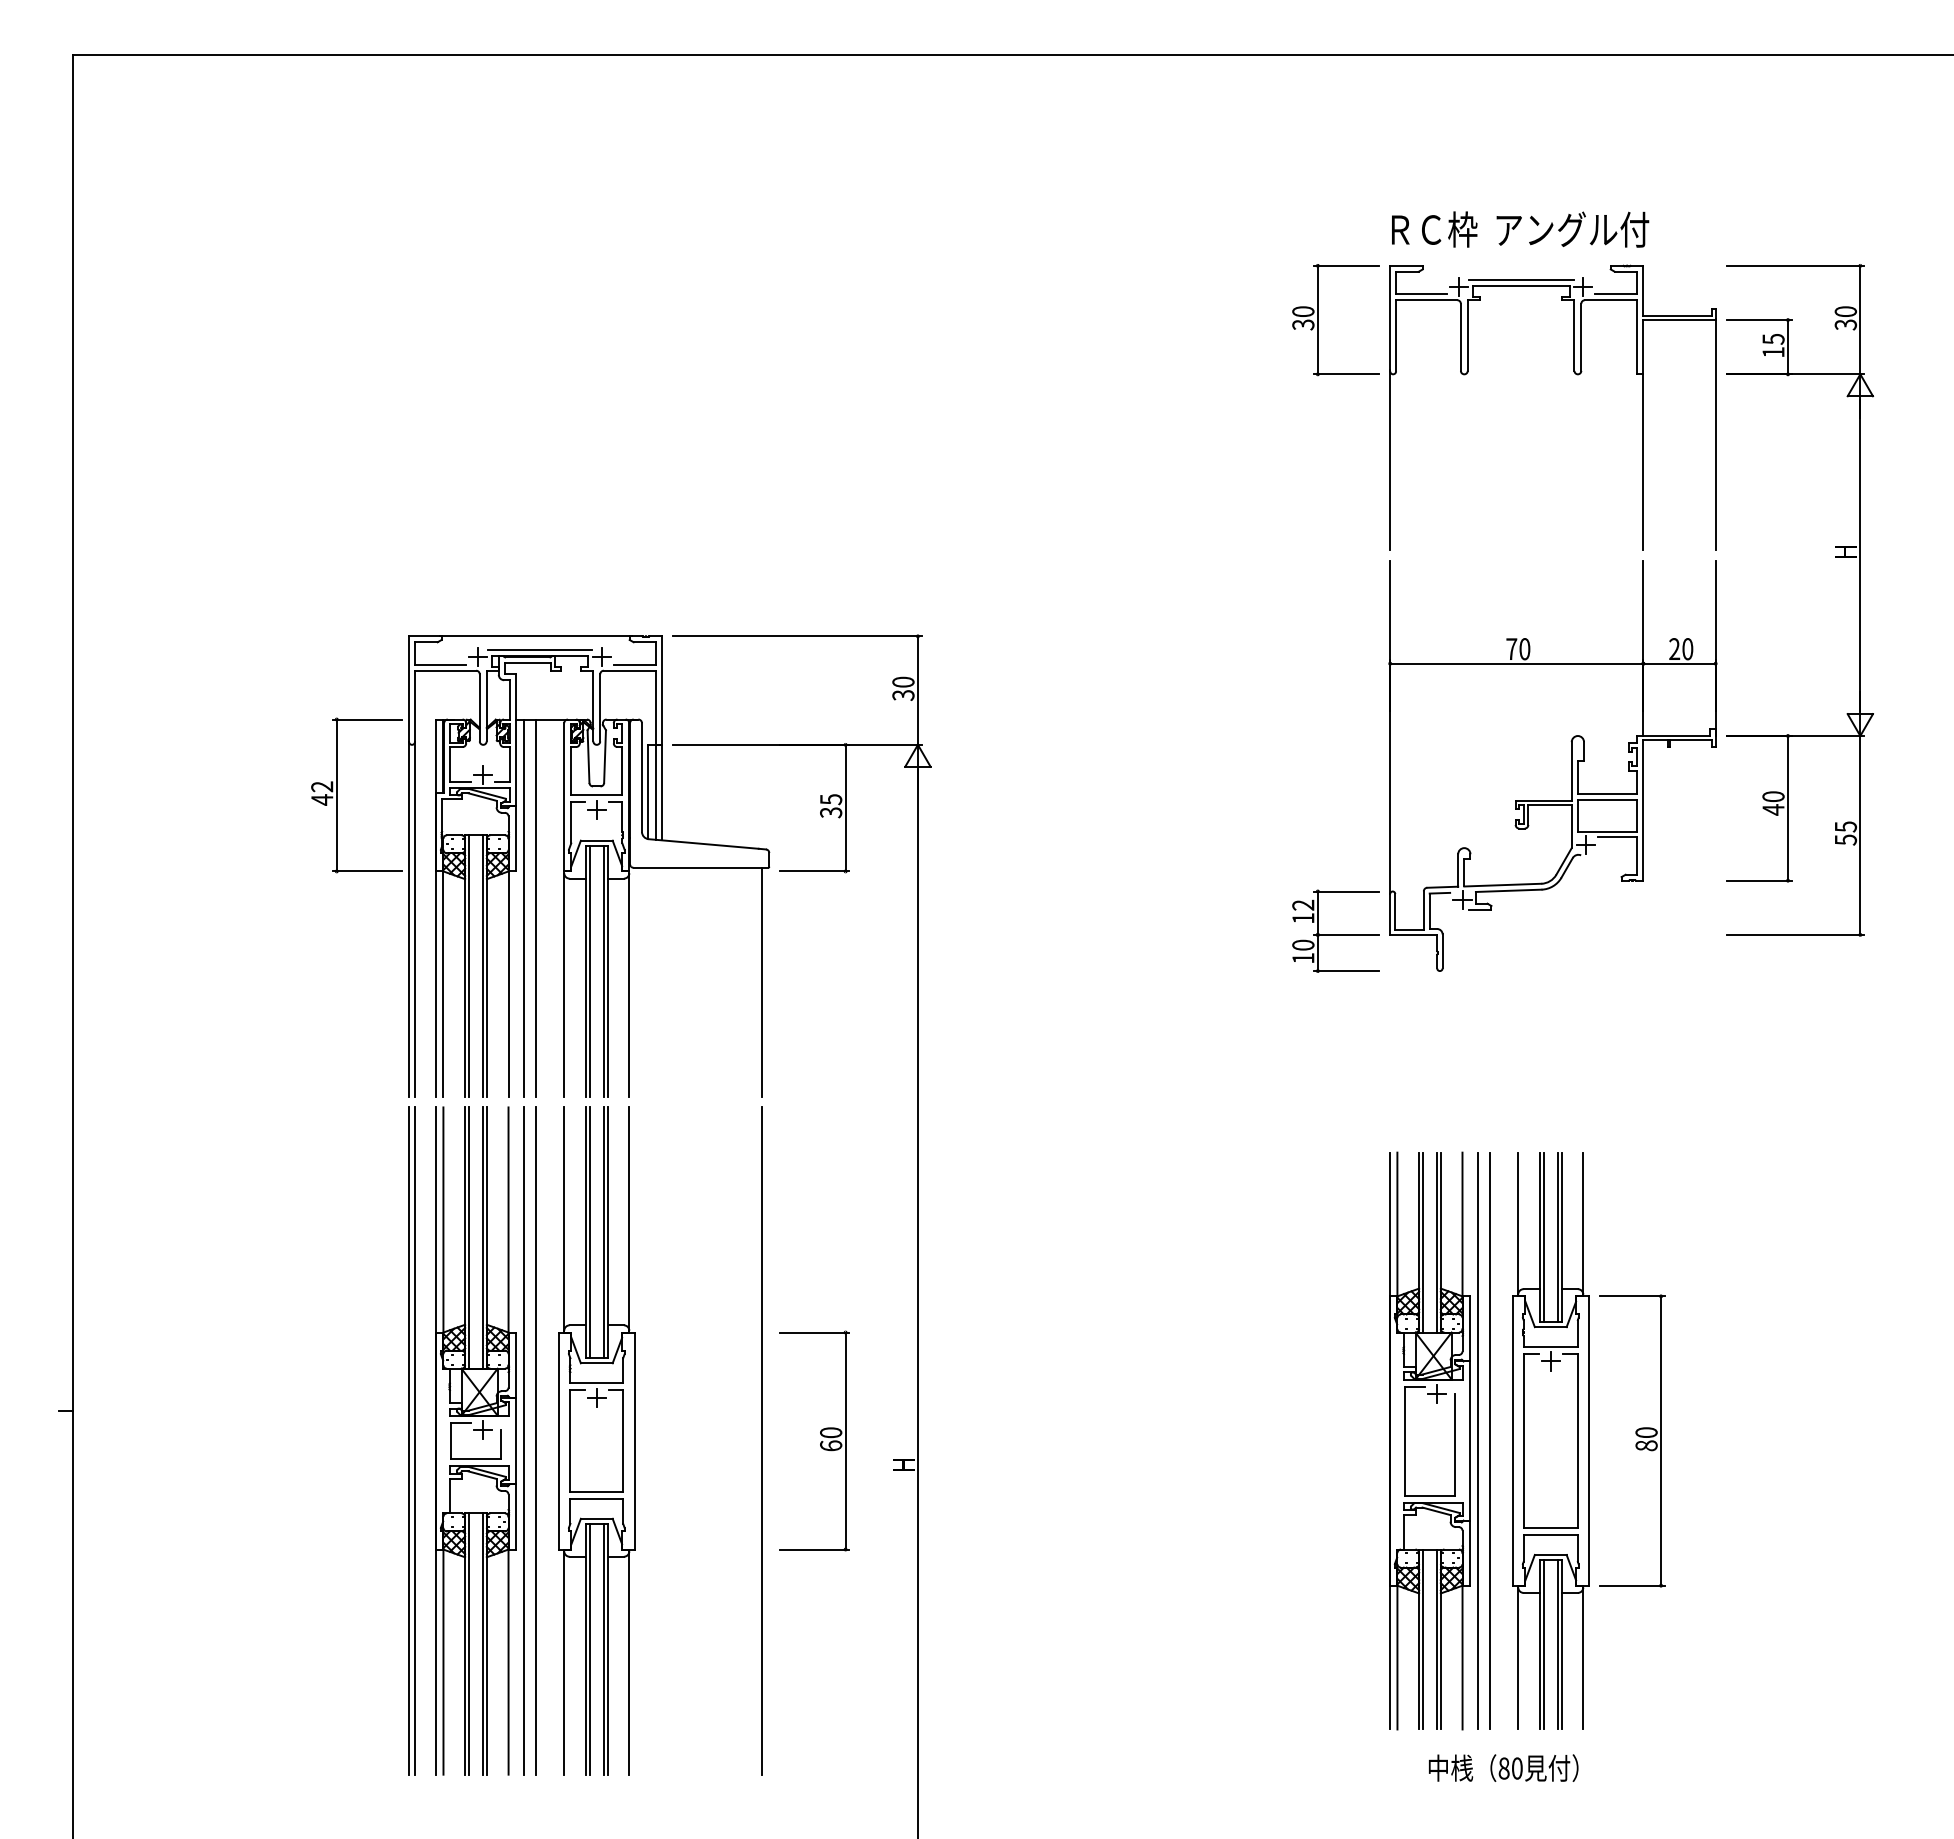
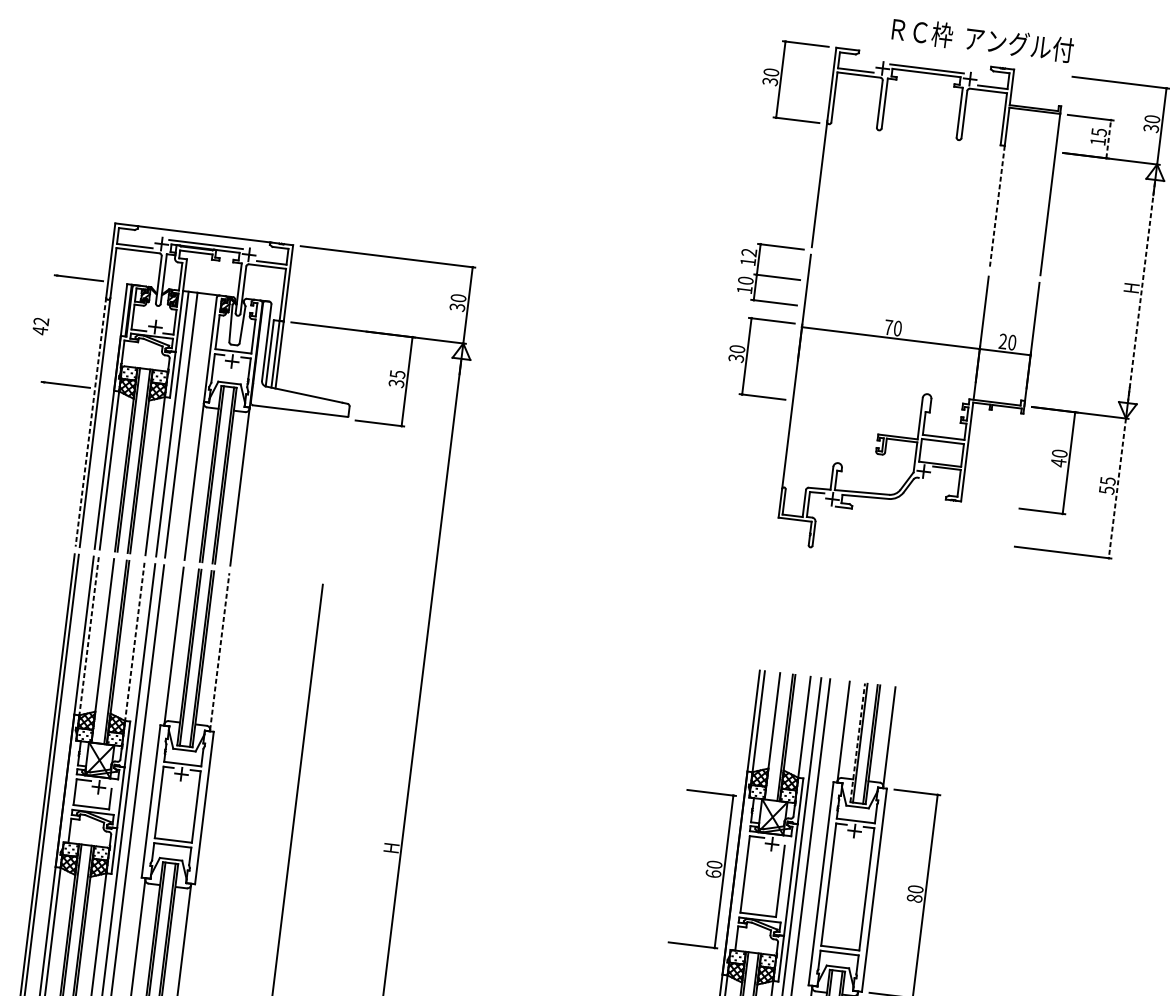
text: (1520, 229) -> (982, 39), moved
line: (1788, 346) -> (1109, 138), solid -> dashed
line: (1643, 462) -> (997, 207), solid -> dashed
line: (1860, 555) -> (1141, 291), solid -> dashed
part: (1318, 714) -> (747, 356), added
line: (336, 795) -> (50, 328), removed
line: (1860, 835) -> (1117, 488), solid -> dashed
line: (409, 919) -> (91, 422), solid -> dashed
part: (1335, 930) -> (769, 273), moved
line: (762, 981) -> (333, 496), removed
line: (629, 1219) -> (219, 651), solid -> dashed
line: (443, 1221) -> (89, 637), solid -> dashed
line: (508, 1221) -> (134, 642), solid -> dashed
line: (468, 1237) -> (105, 650), removed
line: (1539, 1237) -> (857, 743), solid -> dashed
line: (1422, 1242) -> (774, 736), removed
part: (820, 1442) -> (706, 870), moved

